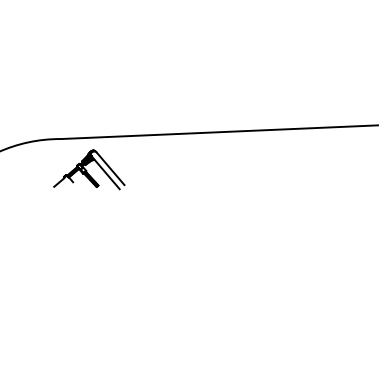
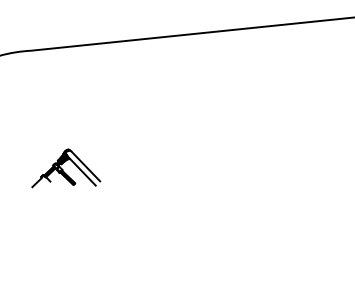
part: (89, 169) -> (65, 168), moved

